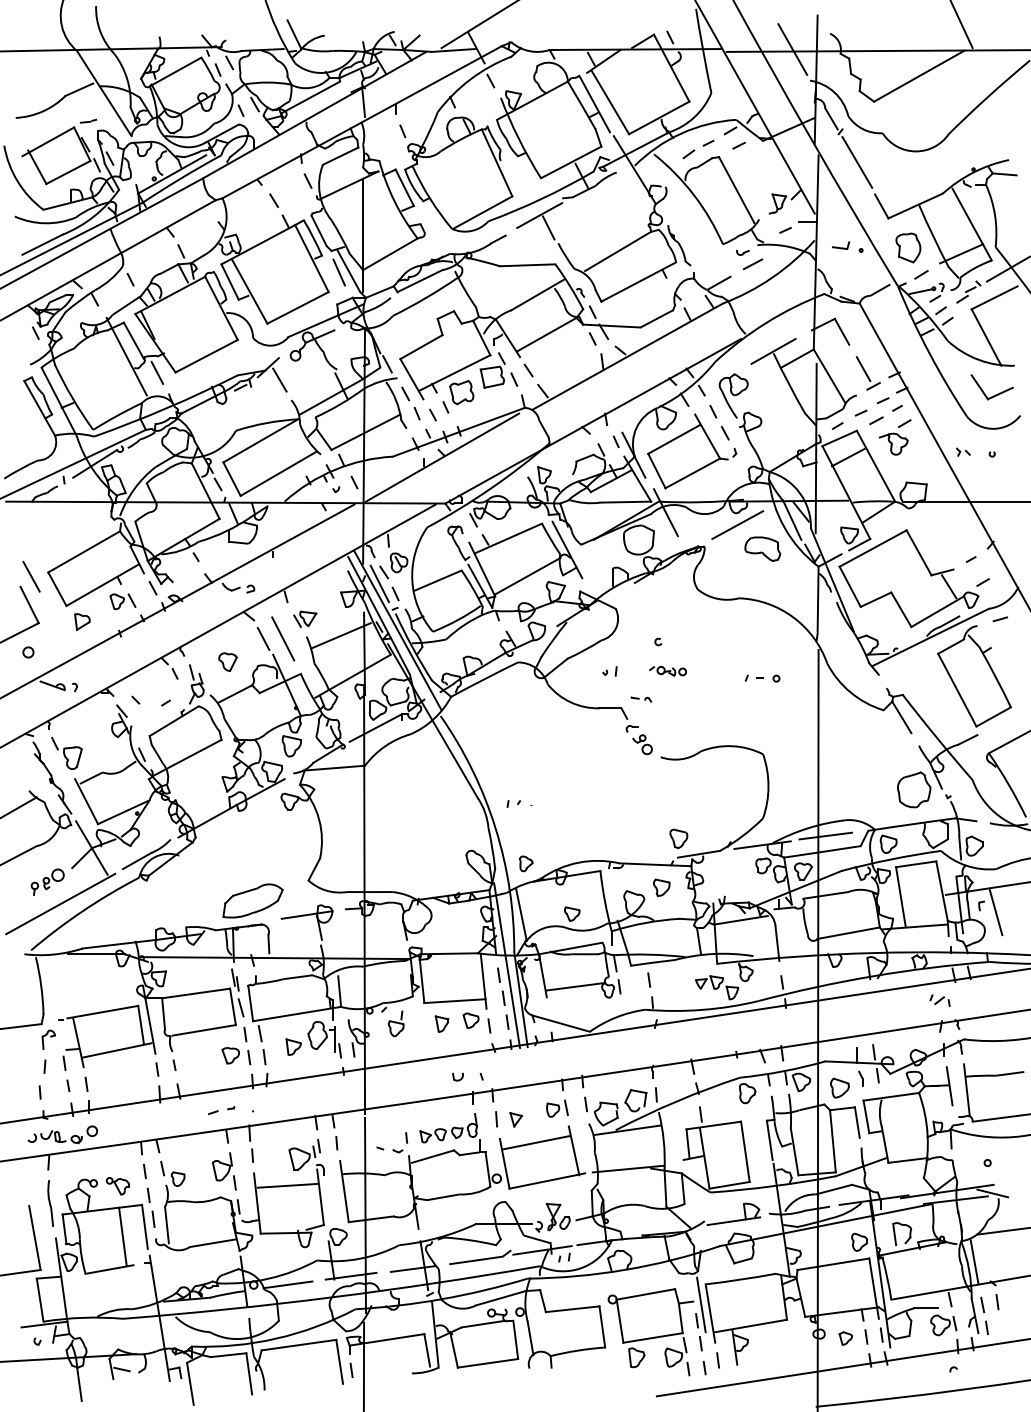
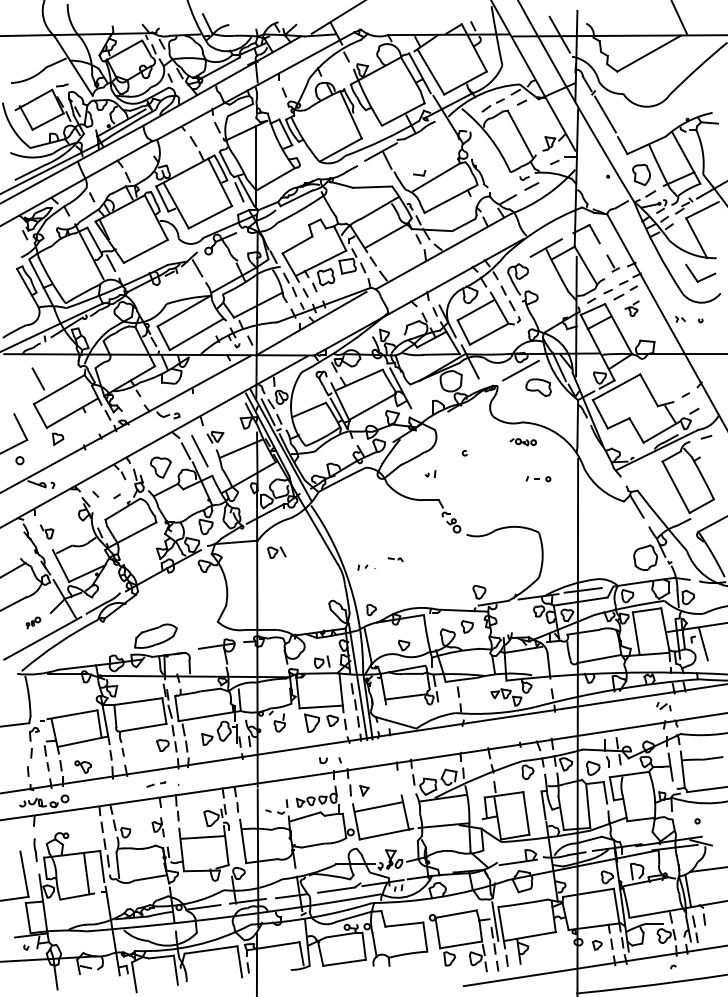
part: (841, 245) -> (419, 173), moved
part: (867, 373) -> (612, 263), size x0.7
part: (894, 437) -> (631, 308), size x0.6
line: (31, 576) -> (38, 378), moved
part: (122, 601) -> (276, 552), moved
part: (227, 661) -> (160, 467), size x1.6
part: (667, 671) -> (522, 442), moved
part: (641, 699) -> (395, 559), moved
part: (66, 753) -> (46, 532), size x0.6
part: (47, 881) -> (33, 622), size x0.6
part: (252, 900) -> (155, 635), moved
part: (441, 1023) -> (311, 722), size x1.6
part: (557, 1108) -> (322, 662), moved
part: (223, 1171) -> (157, 827), size x0.7
part: (117, 1186) -> (82, 767), moved
part: (50, 1203) -> (35, 849), size x0.7

